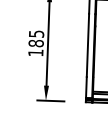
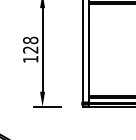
text: (36, 38) -> (30, 44), 185 -> 128

